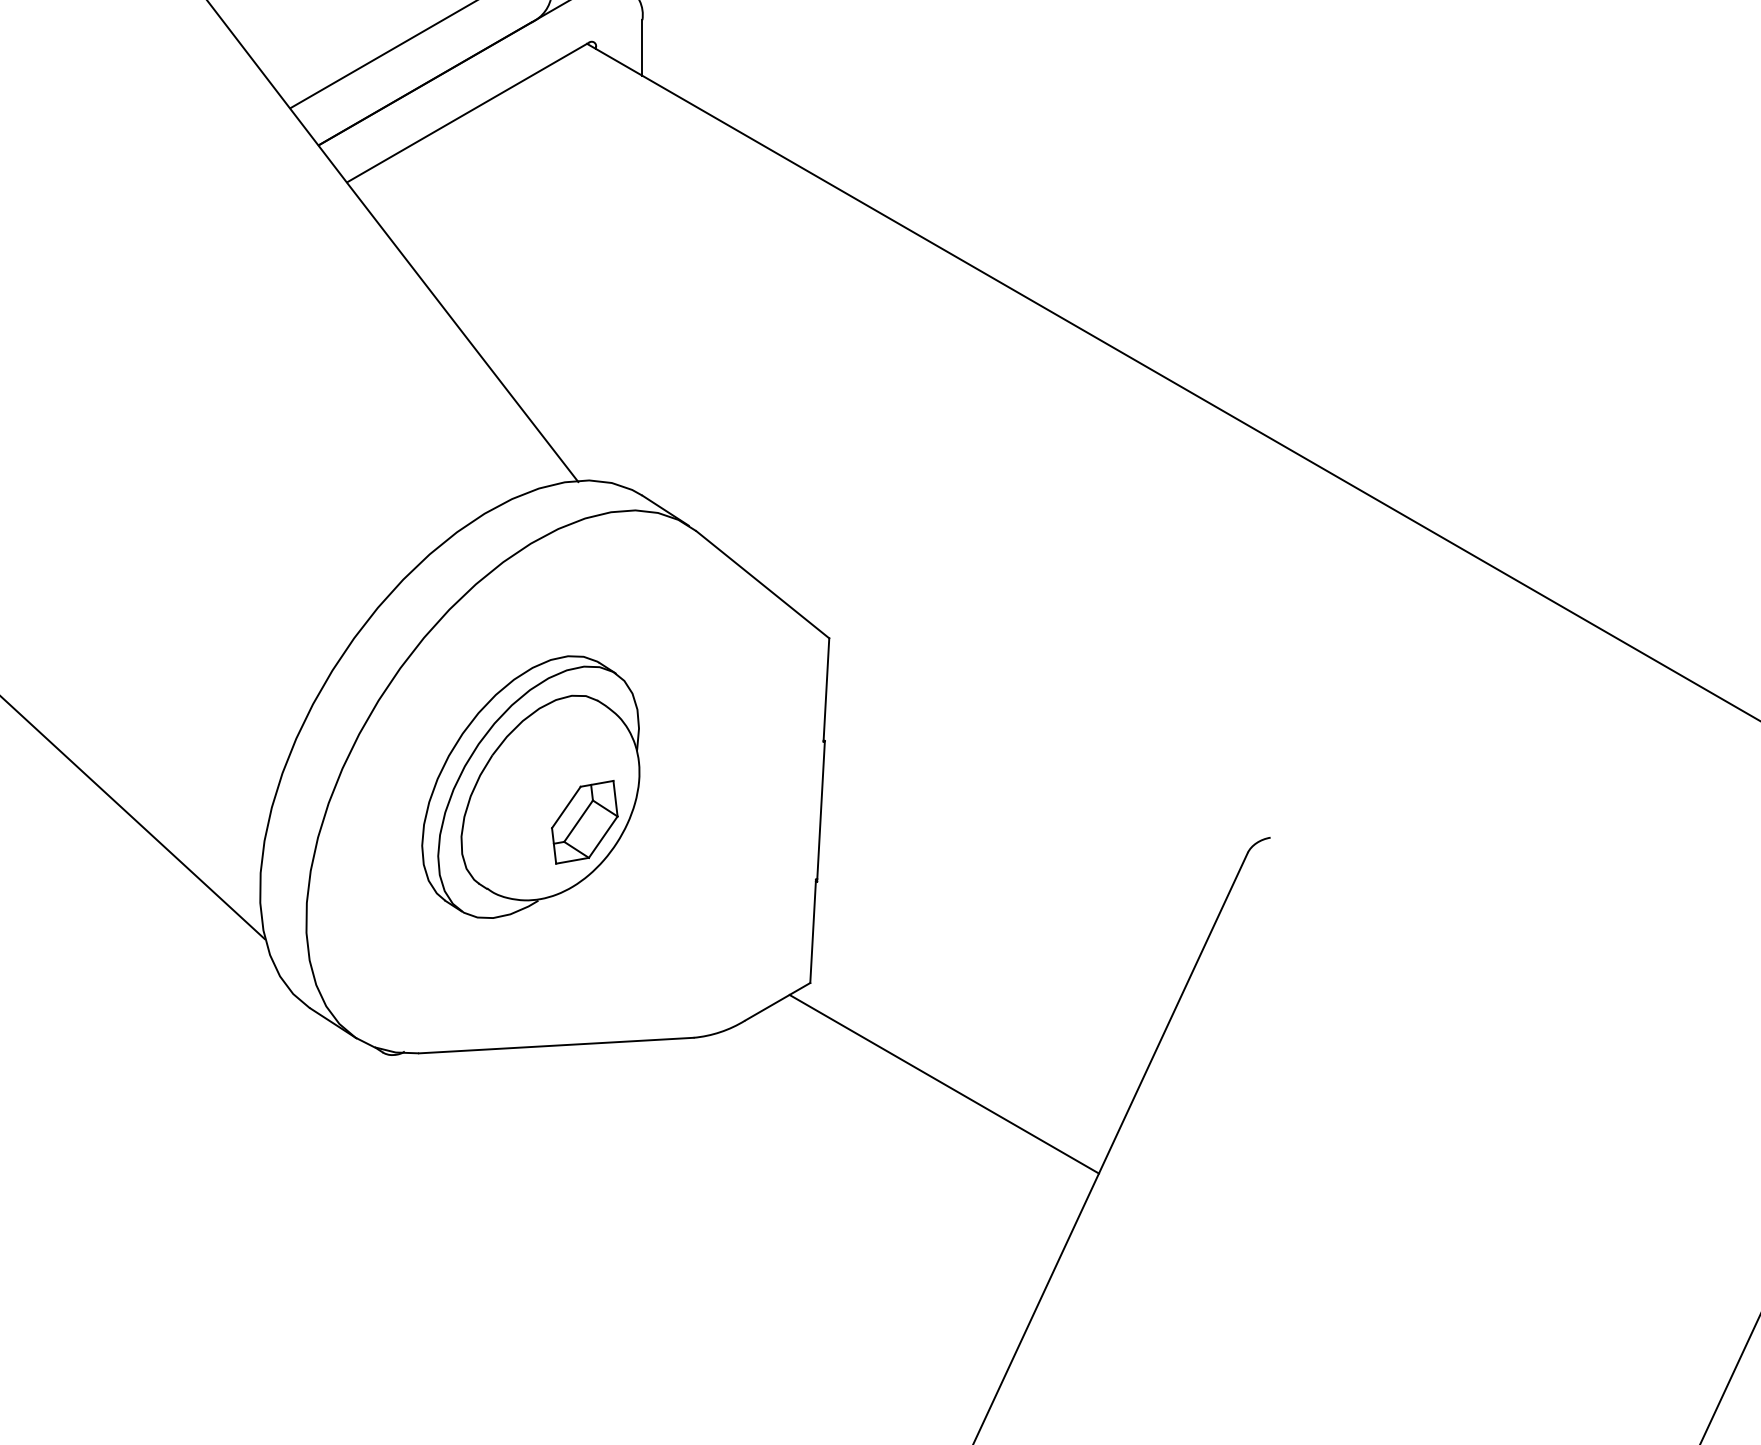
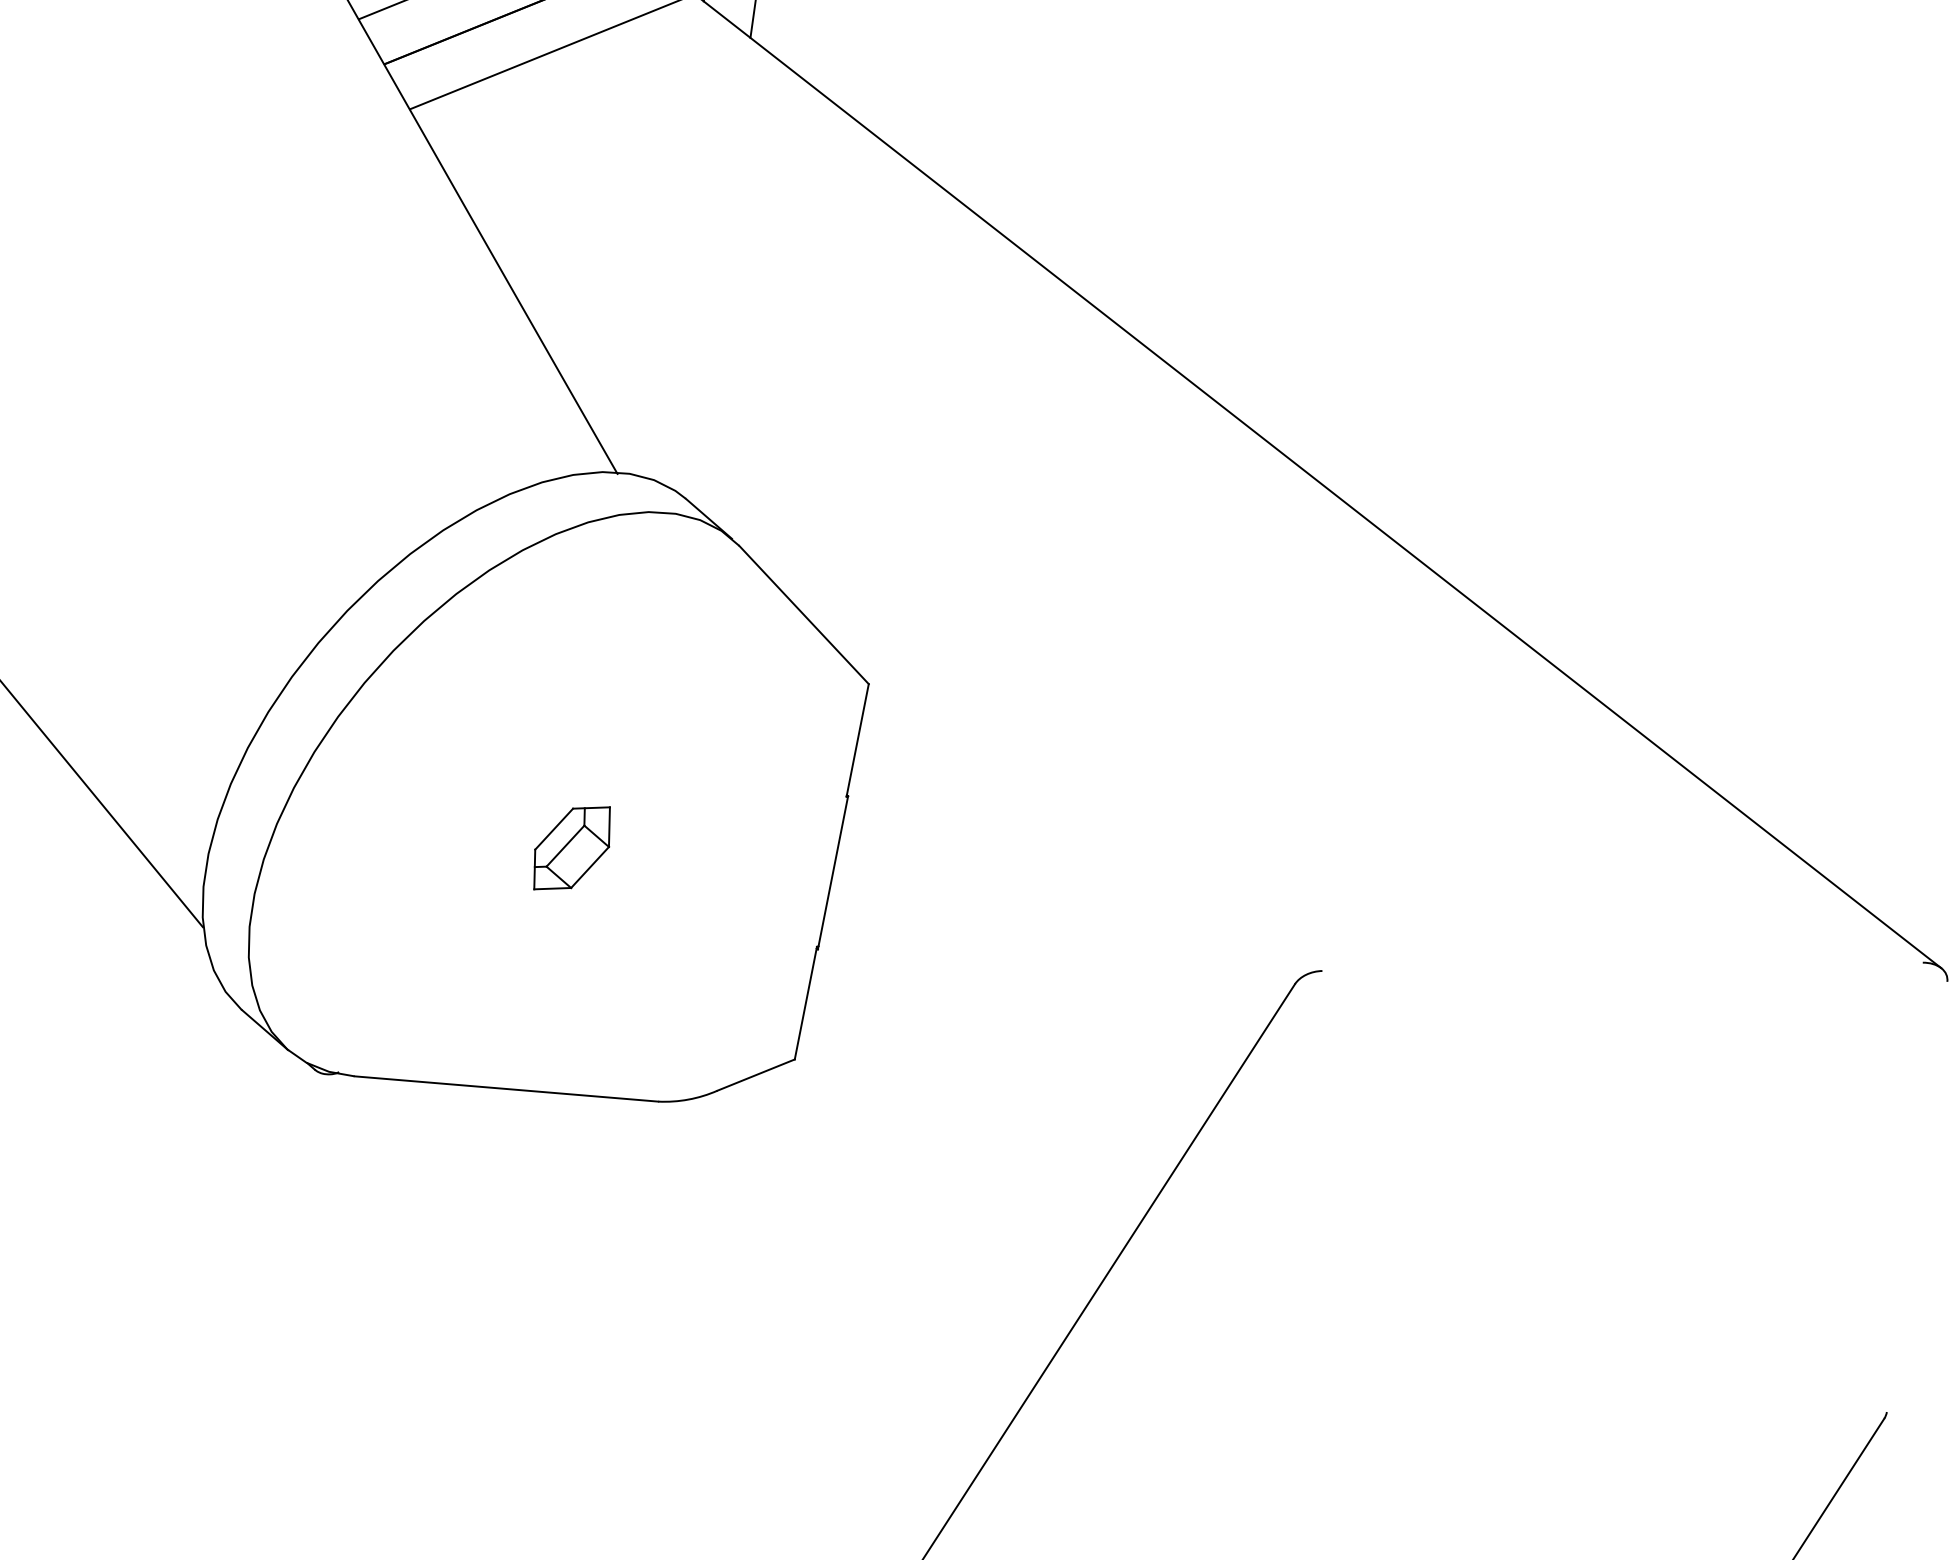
part: (530, 786) -> (518, 800), removed
line: (943, 1083) -> (925, 1190), removed

